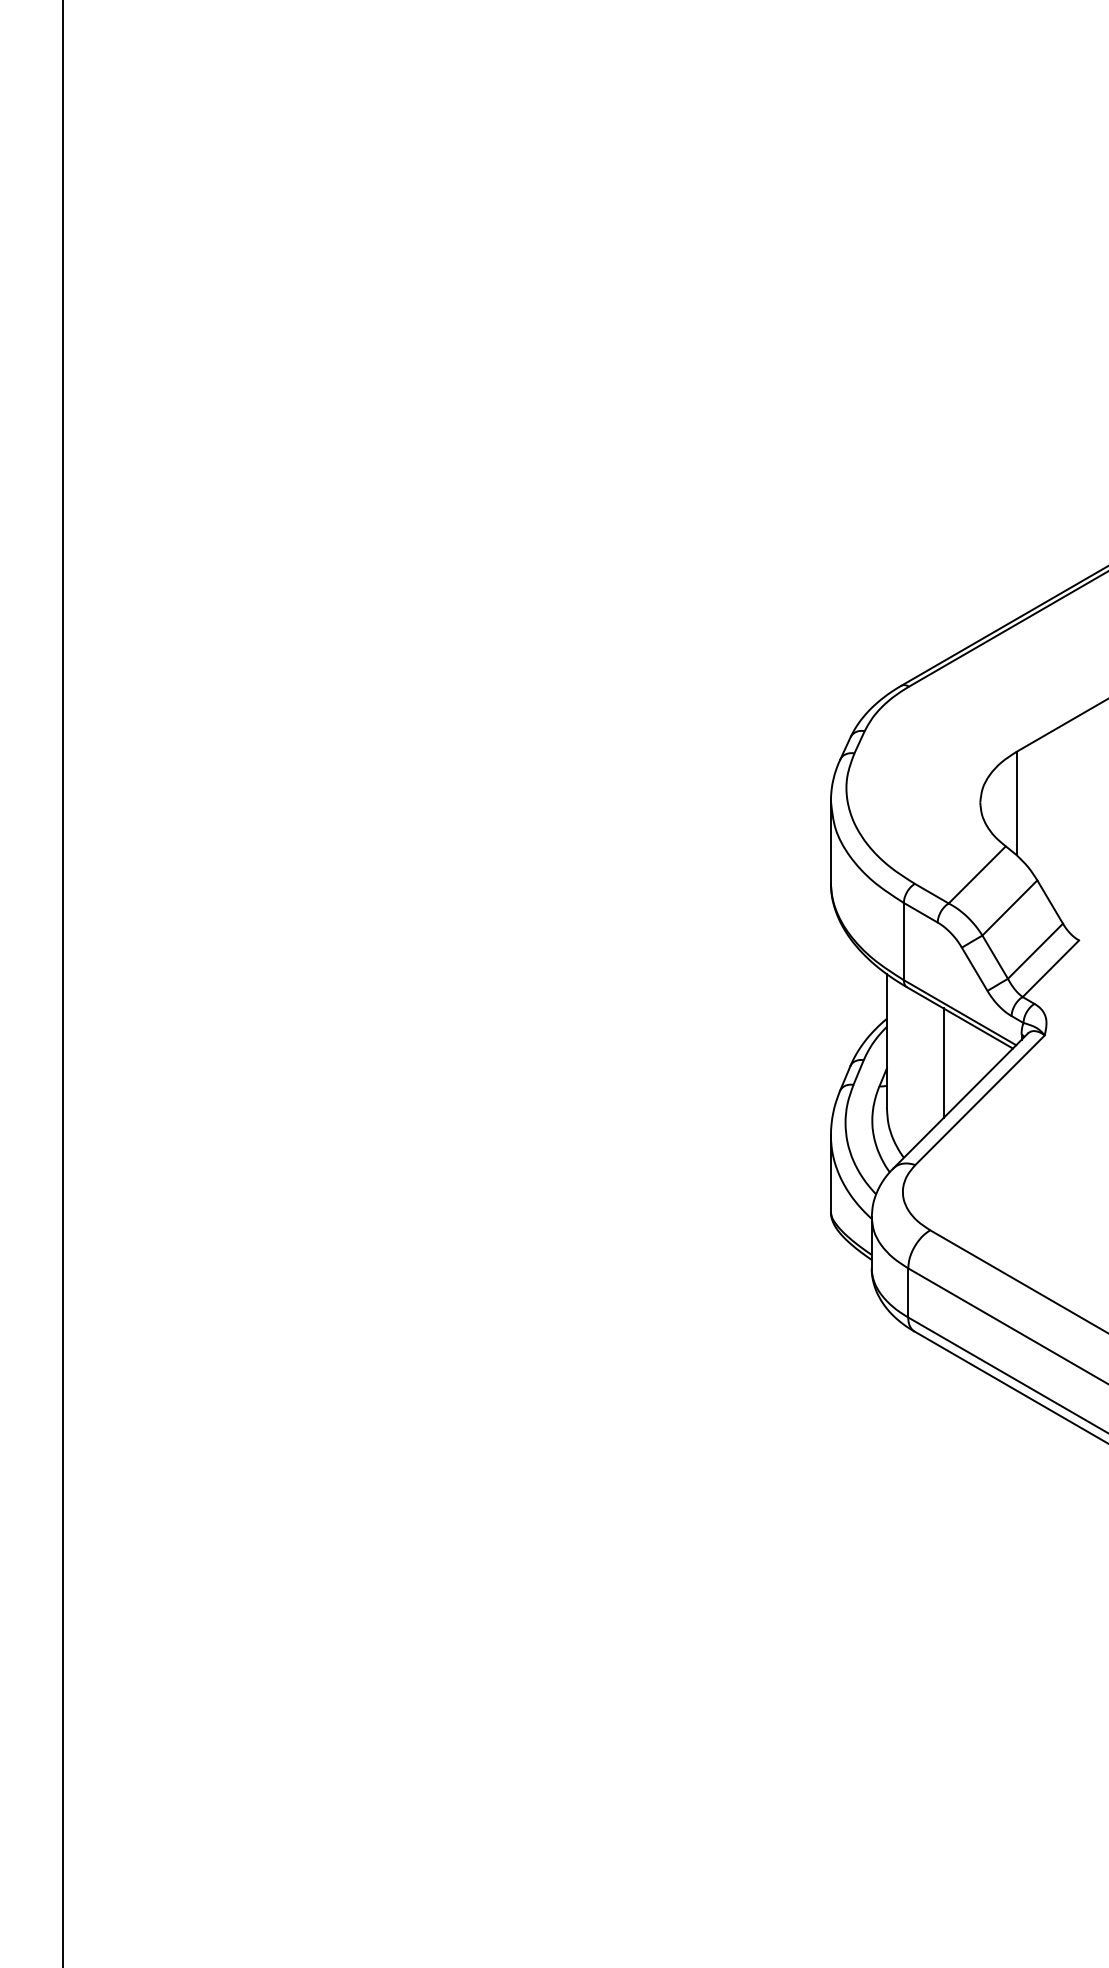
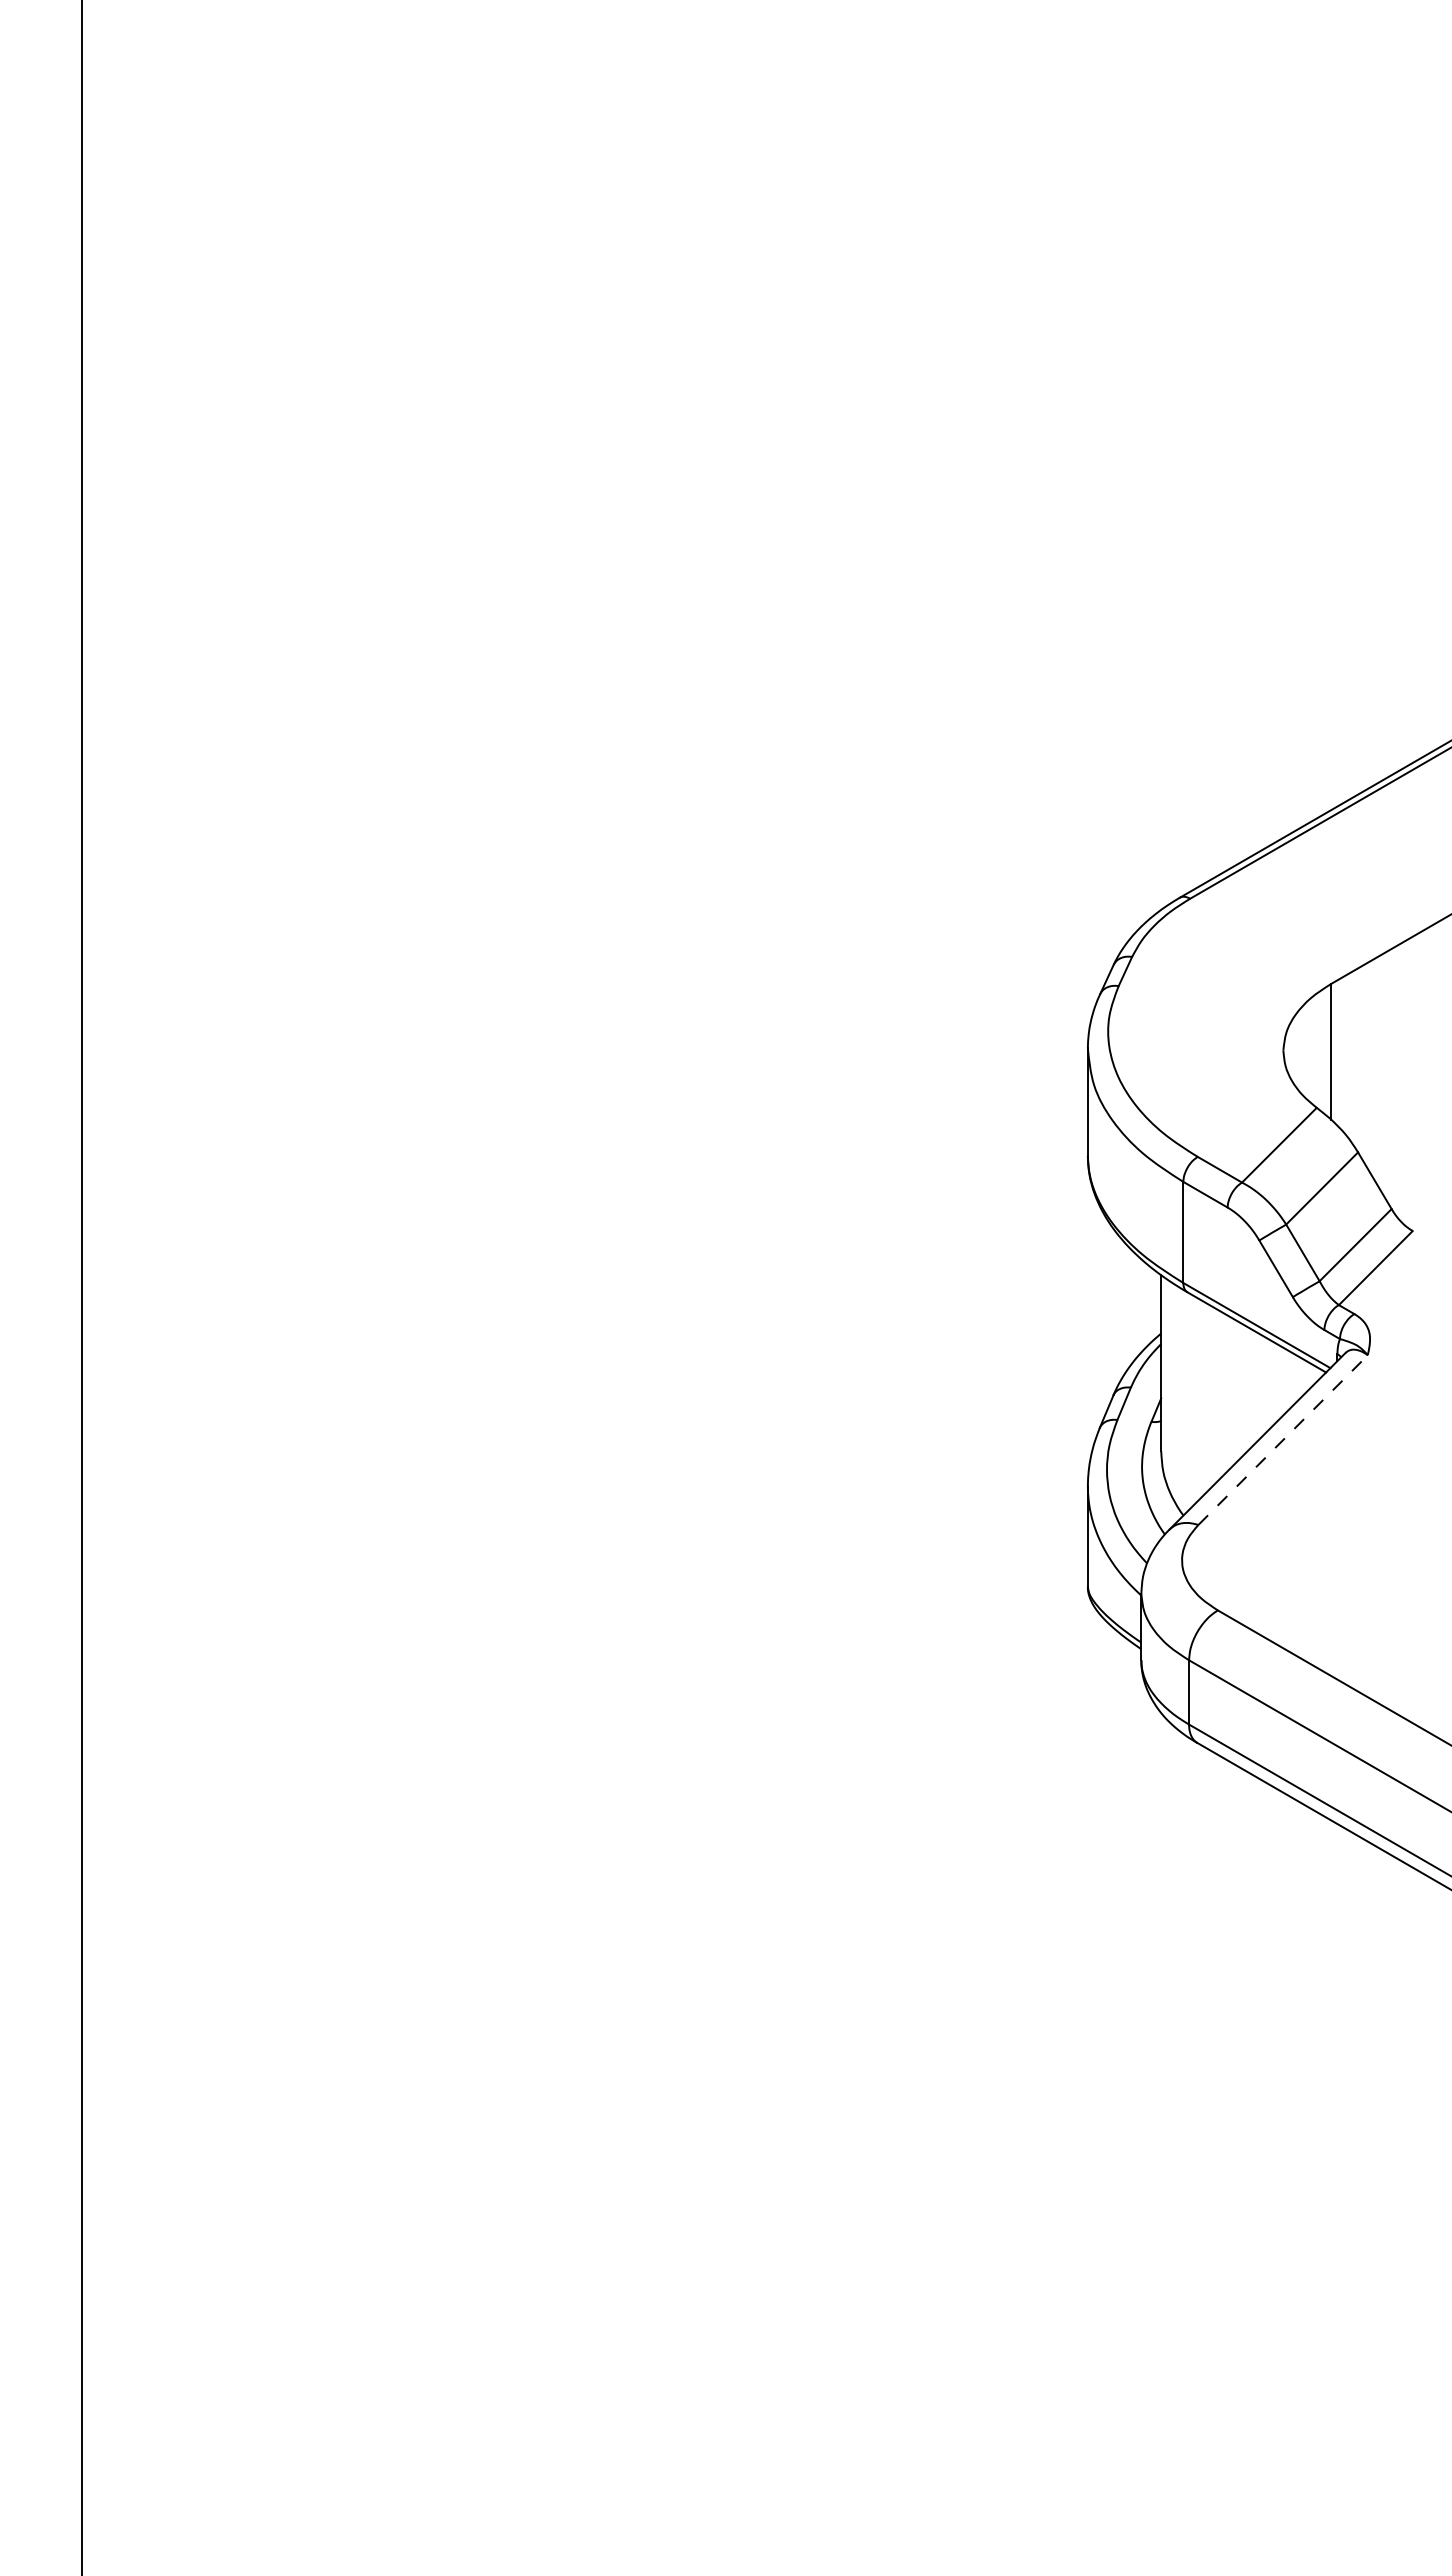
line: (943, 1063) -> (1235, 1391), removed
line: (980, 1100) -> (1283, 1440), solid -> dashed

